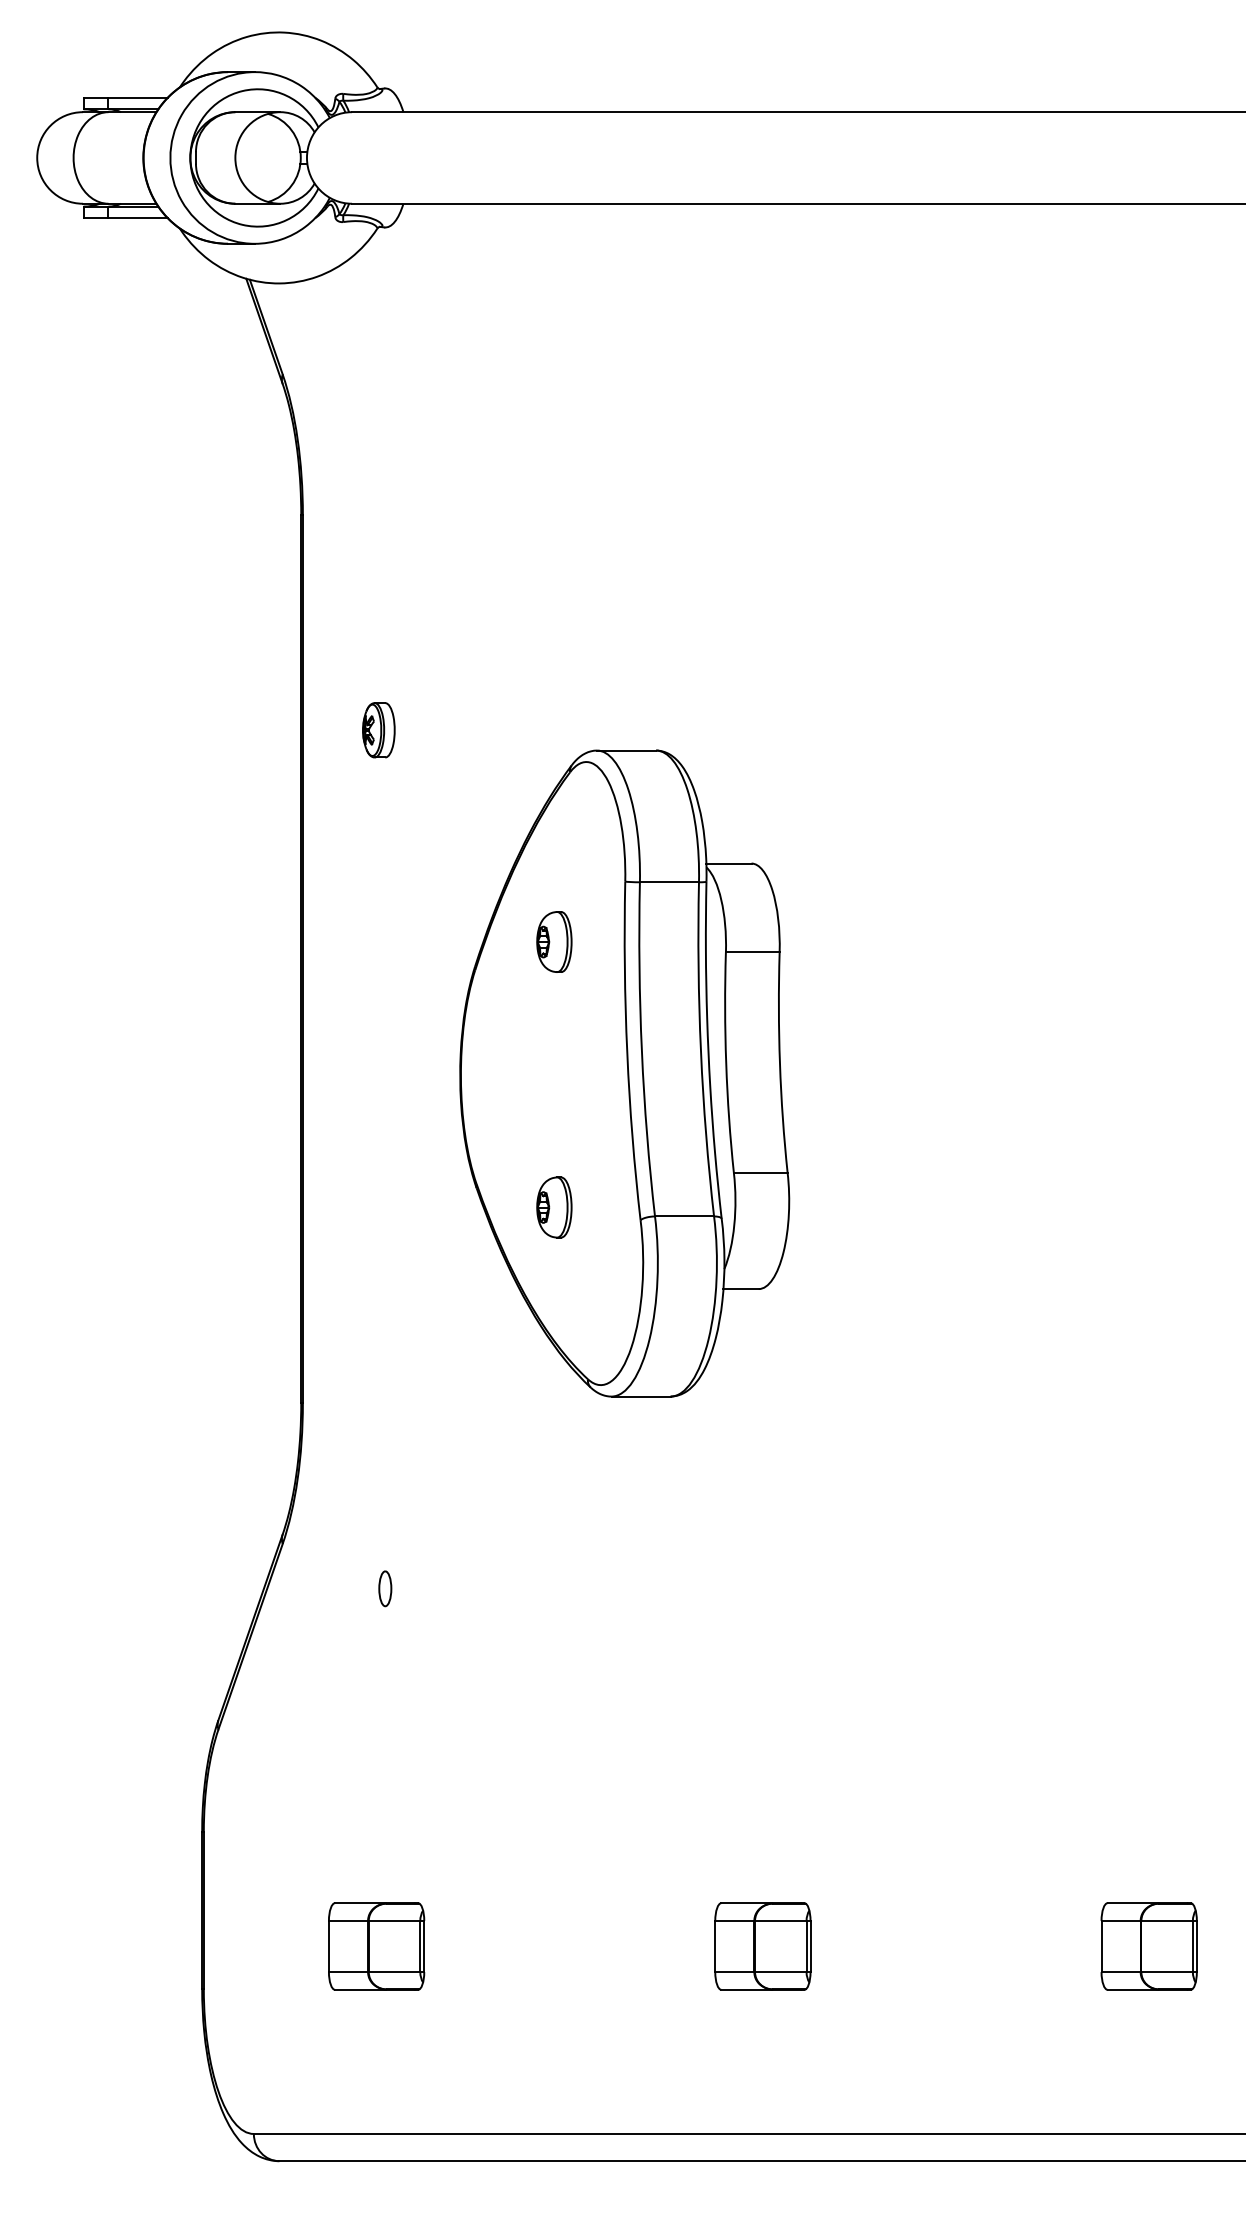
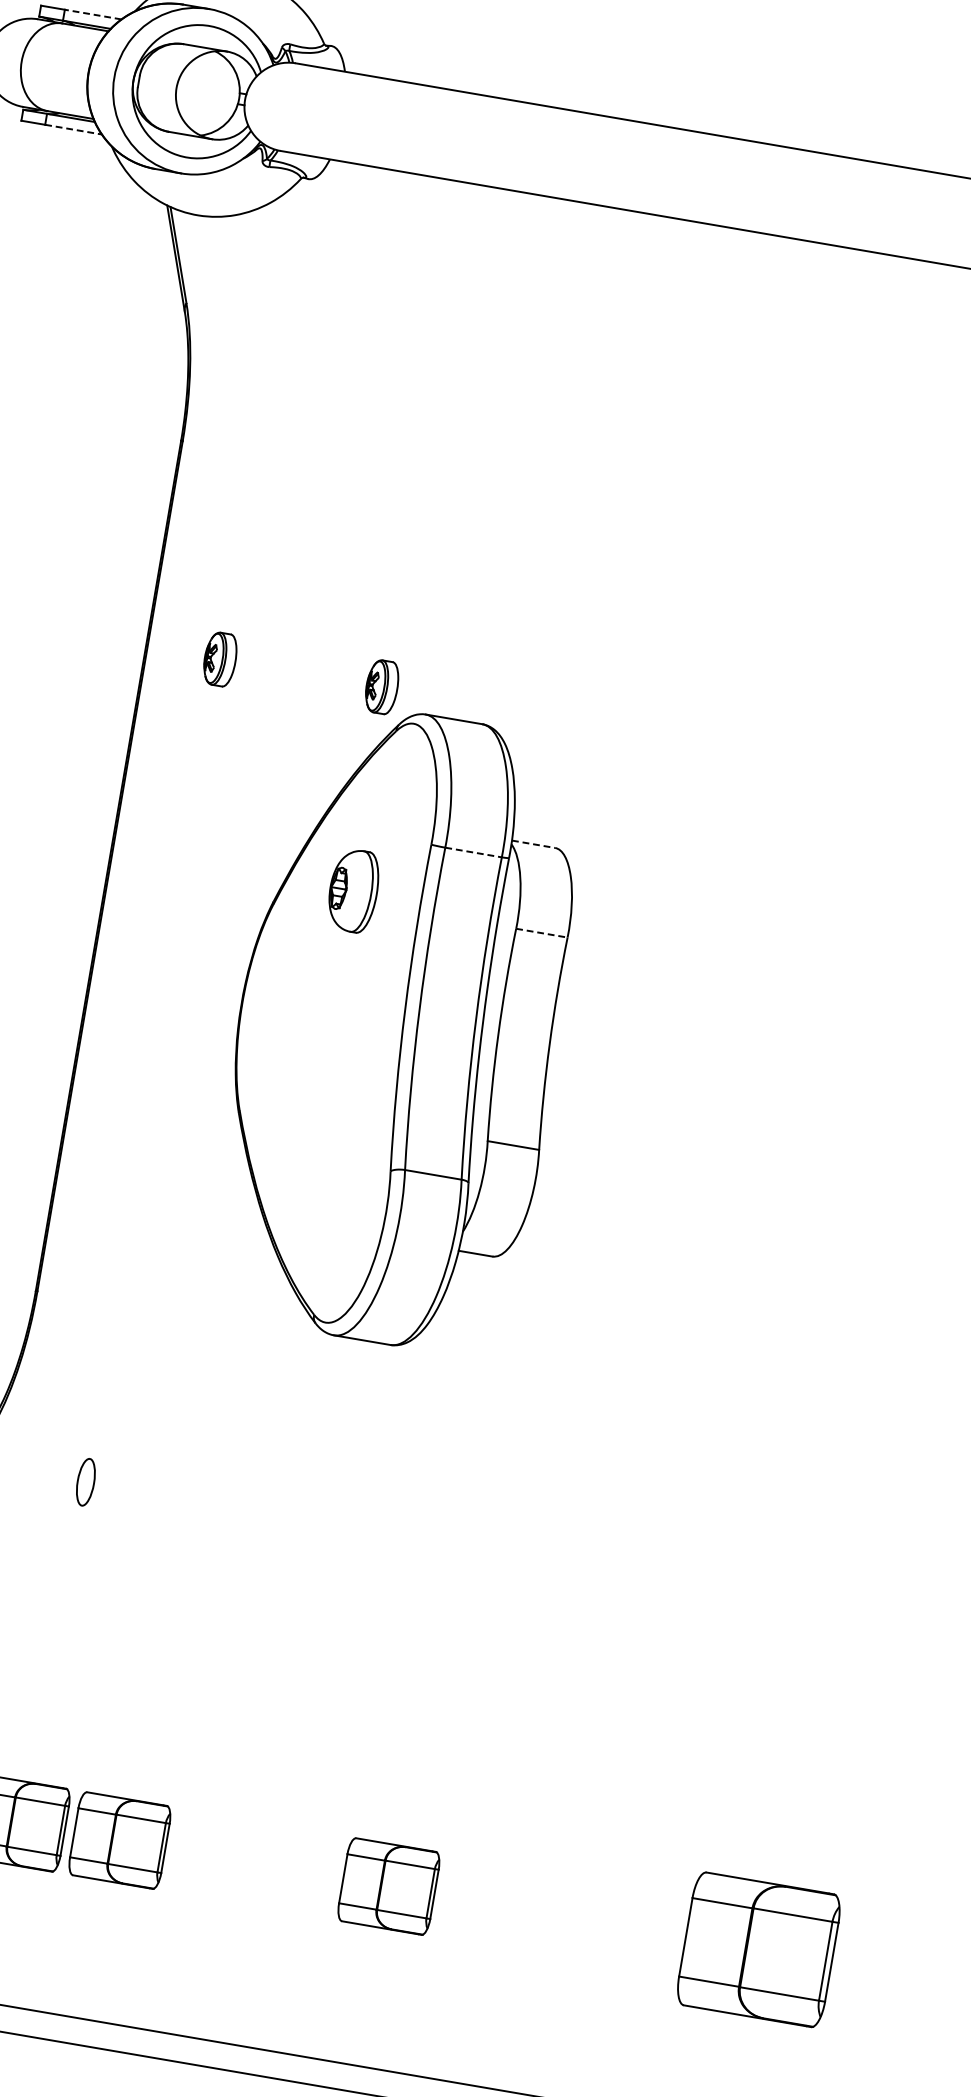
line: (138, 97) -> (93, 14), solid -> dashed
line: (138, 218) -> (73, 130), solid -> dashed
part: (547, 730) -> (381, 687), added
line: (728, 863) -> (533, 844), solid -> dashed
line: (669, 882) -> (473, 852), solid -> dashed
part: (554, 941) -> (353, 890), size x1.4
line: (752, 952) -> (541, 933), solid -> dashed
part: (554, 1207) -> (310, 1145), removed
part: (385, 1588) -> (86, 1482), size x1.4
part: (481, 1946) -> (119, 1840), added
part: (1148, 1946) -> (758, 1949), size x1.6

